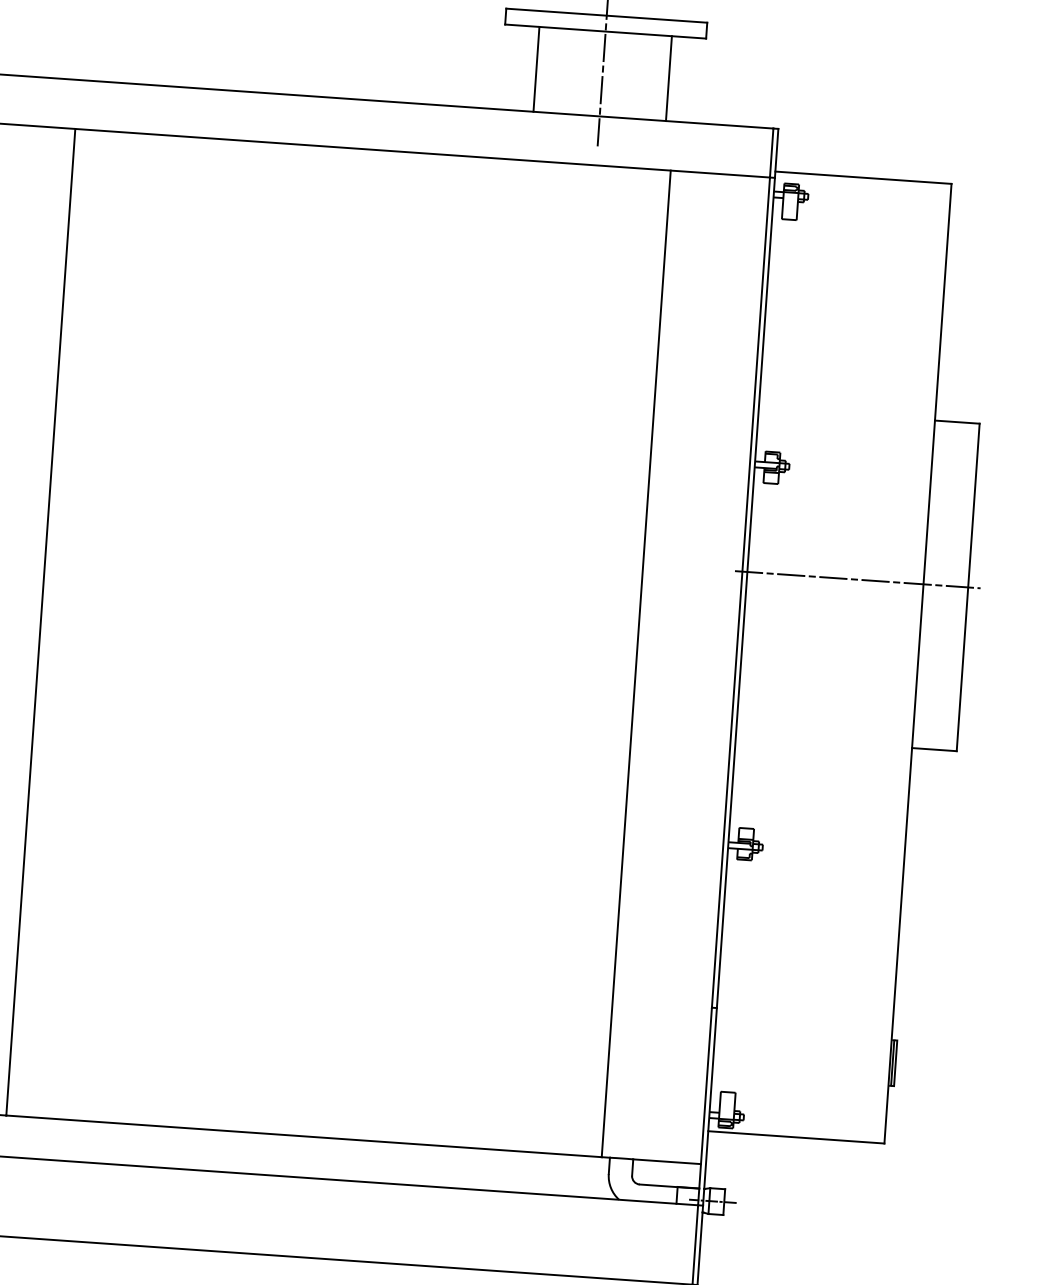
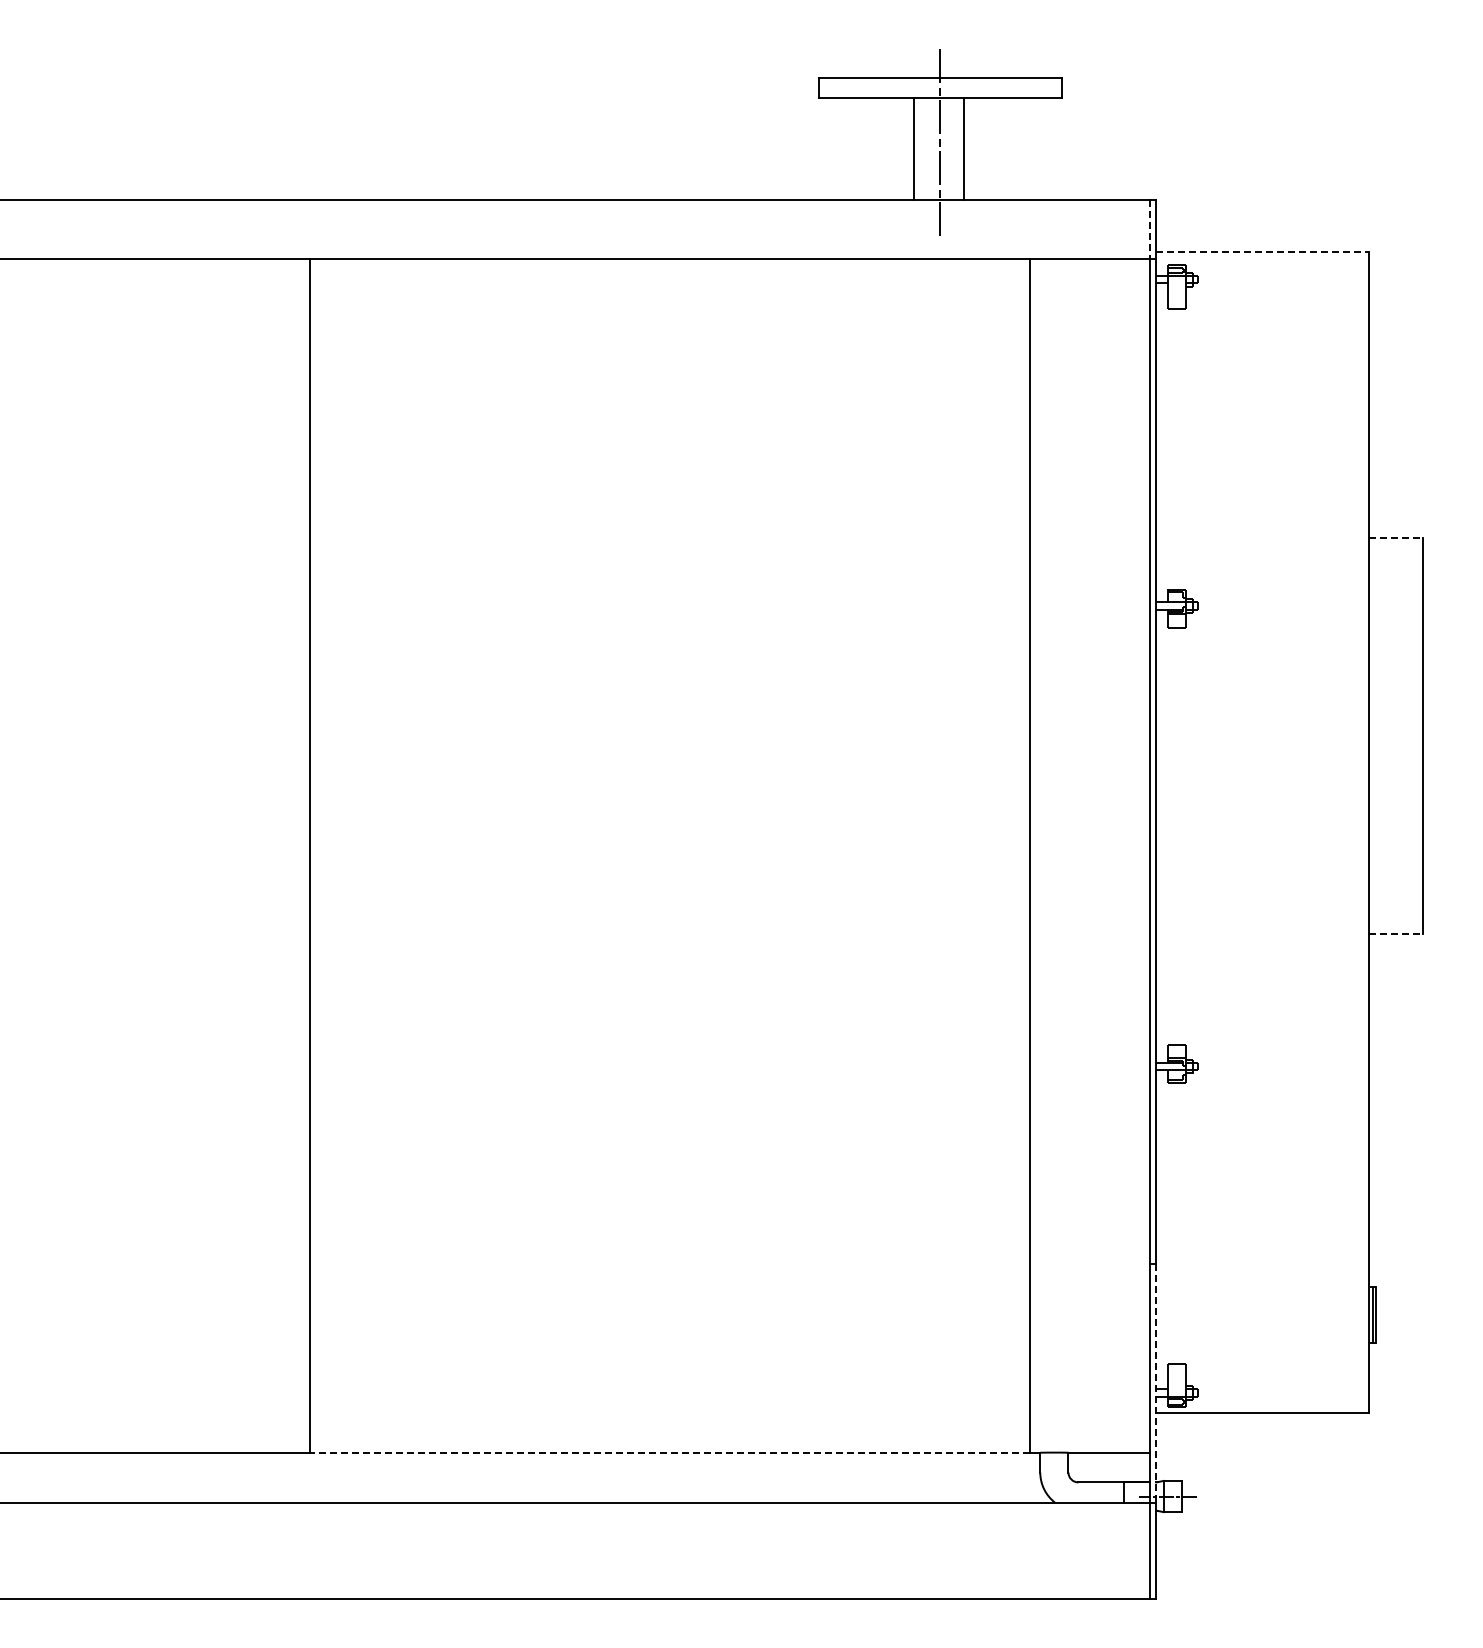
line: (536, 69) -> (914, 148), moved
line: (668, 78) -> (964, 148), moved
line: (771, 152) -> (1150, 229), solid -> dashed
line: (863, 177) -> (1262, 251), solid -> dashed
line: (957, 422) -> (1396, 538), solid -> dashed
line: (857, 579) -> (1289, 736), removed
line: (934, 749) -> (1396, 934), solid -> dashed
line: (710, 1107) -> (1156, 1383), solid -> dashed
line: (303, 1136) -> (669, 1452), solid -> dashed

